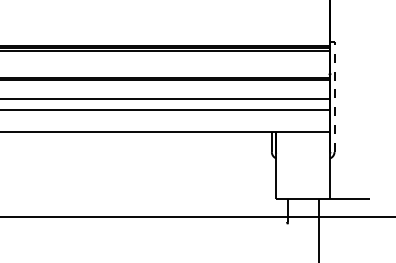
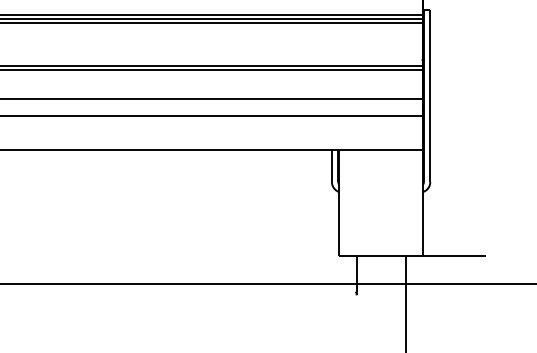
line: (334, 97) -> (430, 96), dashed -> solid

